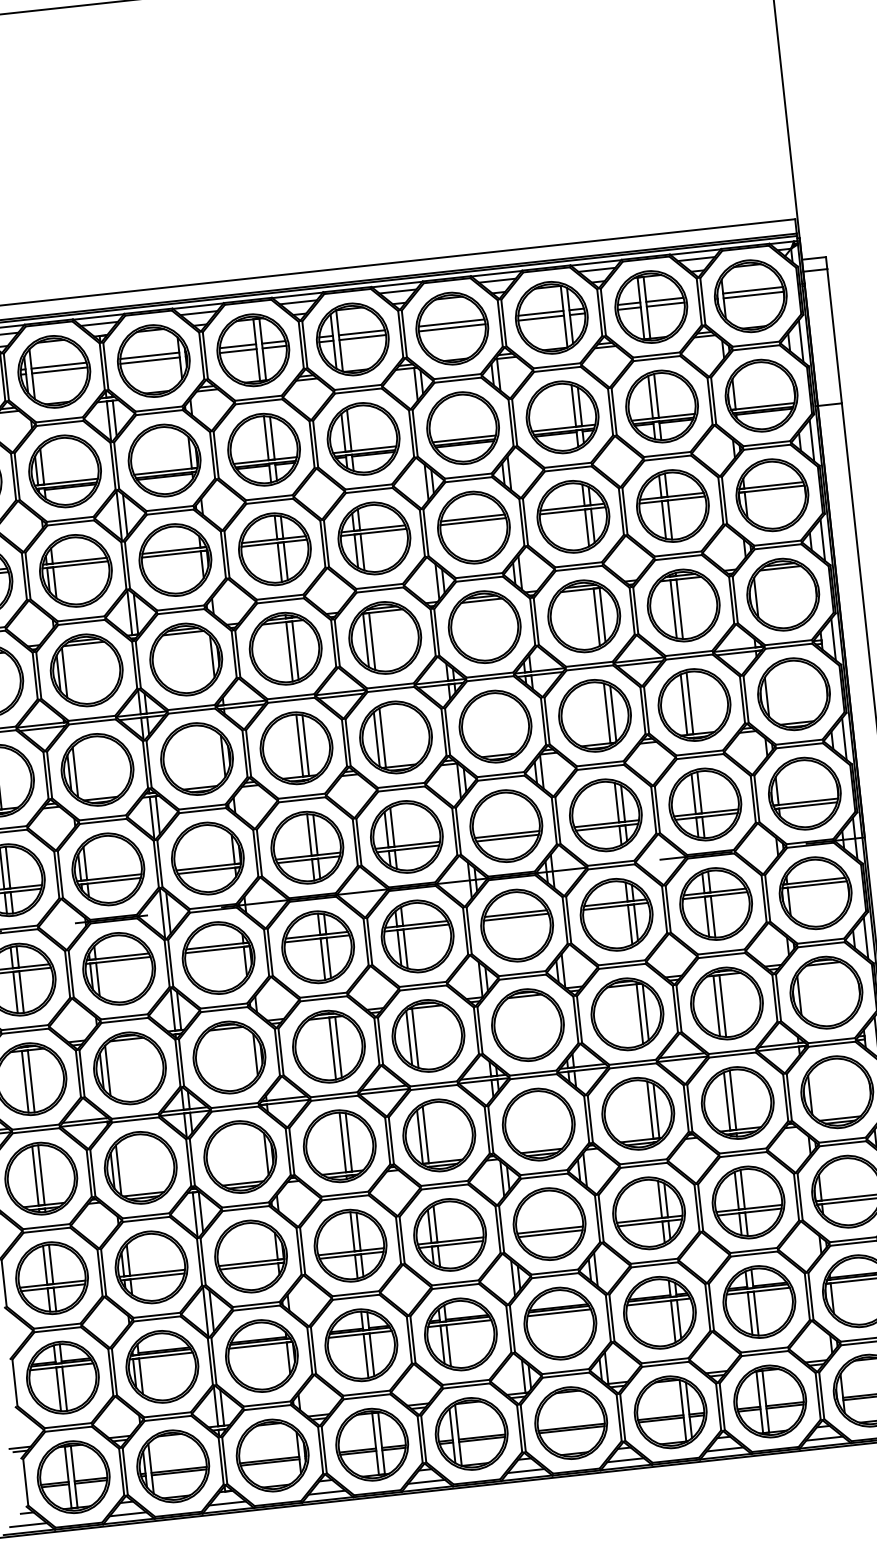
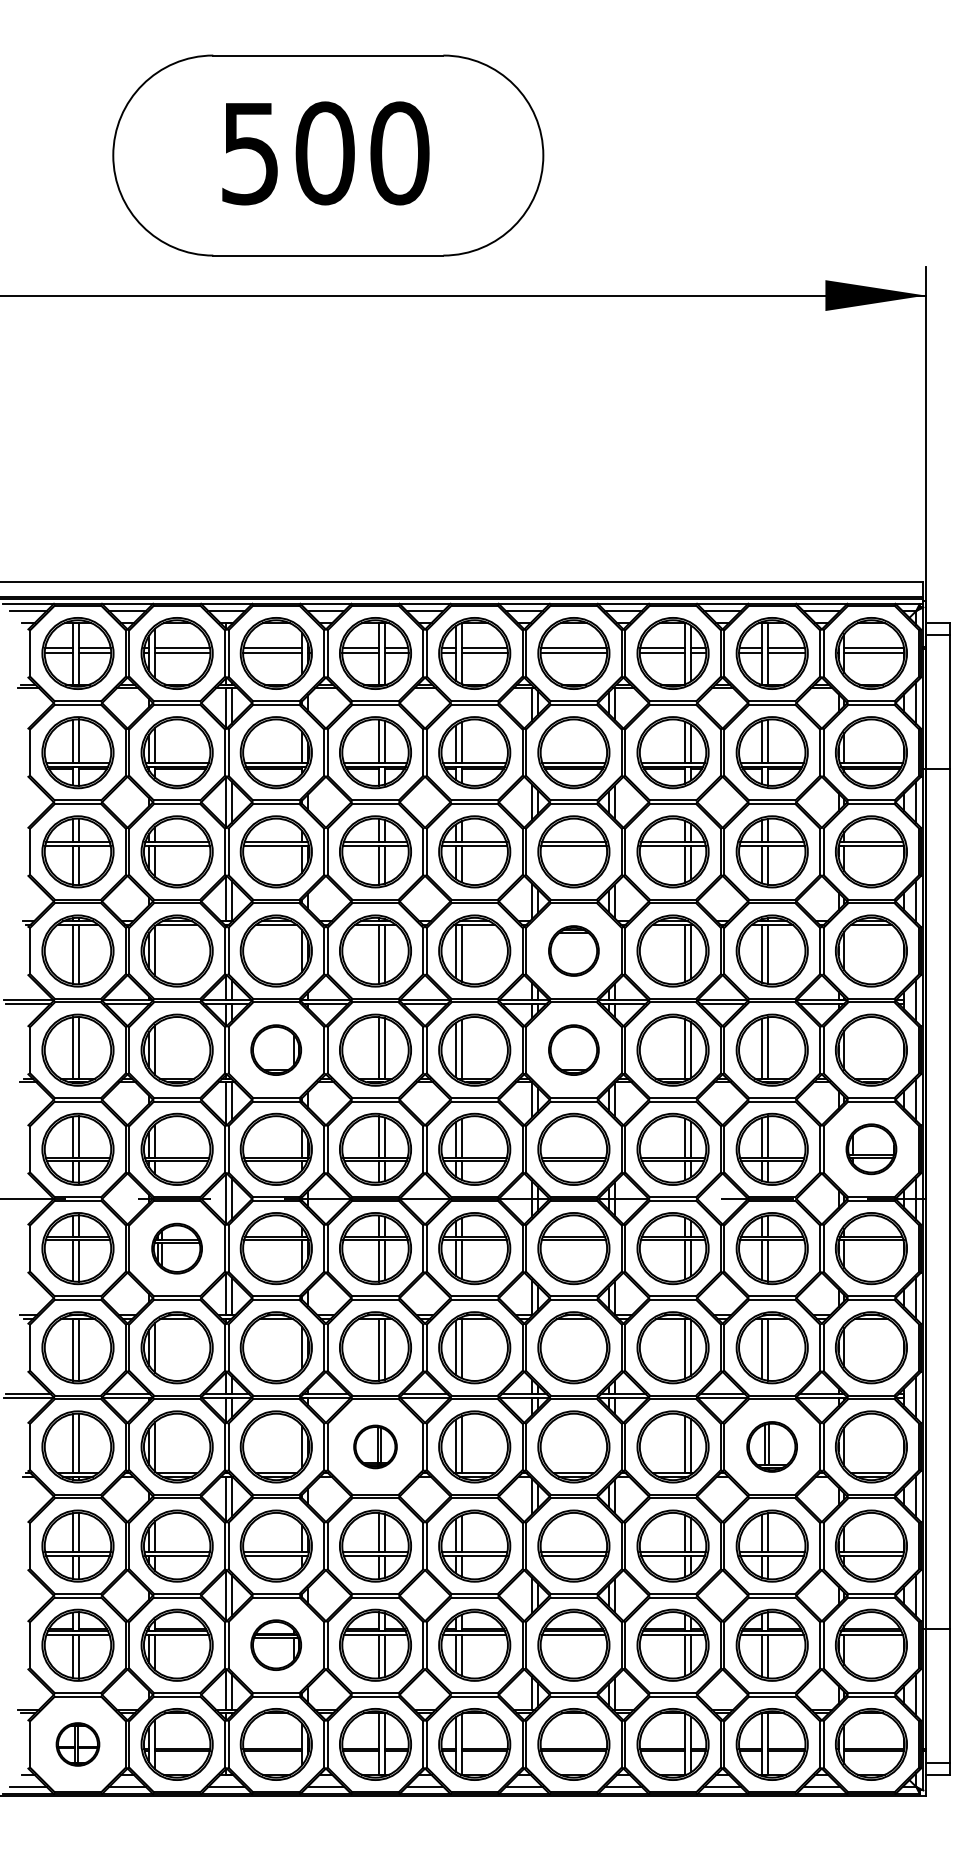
part: (484, 626) -> (573, 950), size x0.7
part: (495, 725) -> (573, 1049), size x0.7
part: (196, 758) -> (275, 1049), size x0.7
part: (804, 792) -> (871, 1148), size x0.7
part: (118, 968) -> (176, 1248), size x0.7
part: (736, 1102) -> (771, 1446), size x0.7
part: (339, 1145) -> (375, 1446), size x0.6
part: (260, 1355) -> (275, 1644), size x0.7
part: (73, 1477) -> (77, 1744), size x0.6

